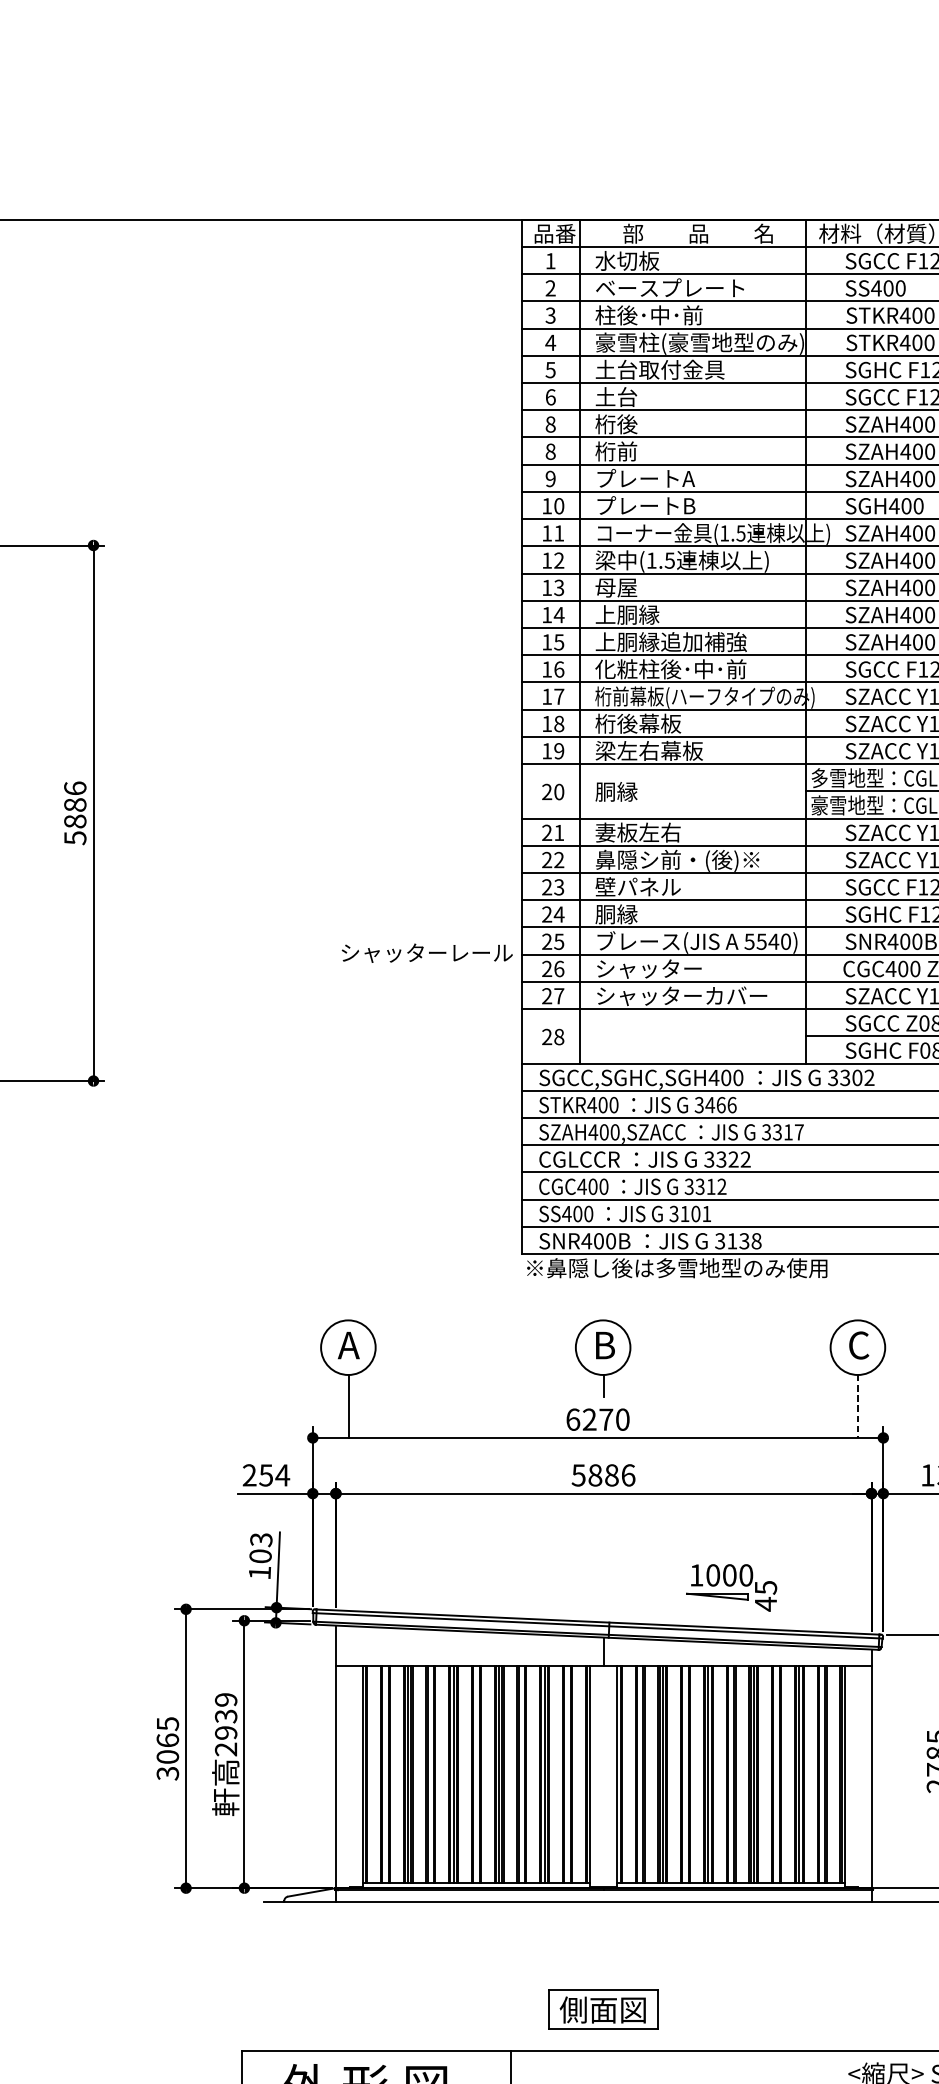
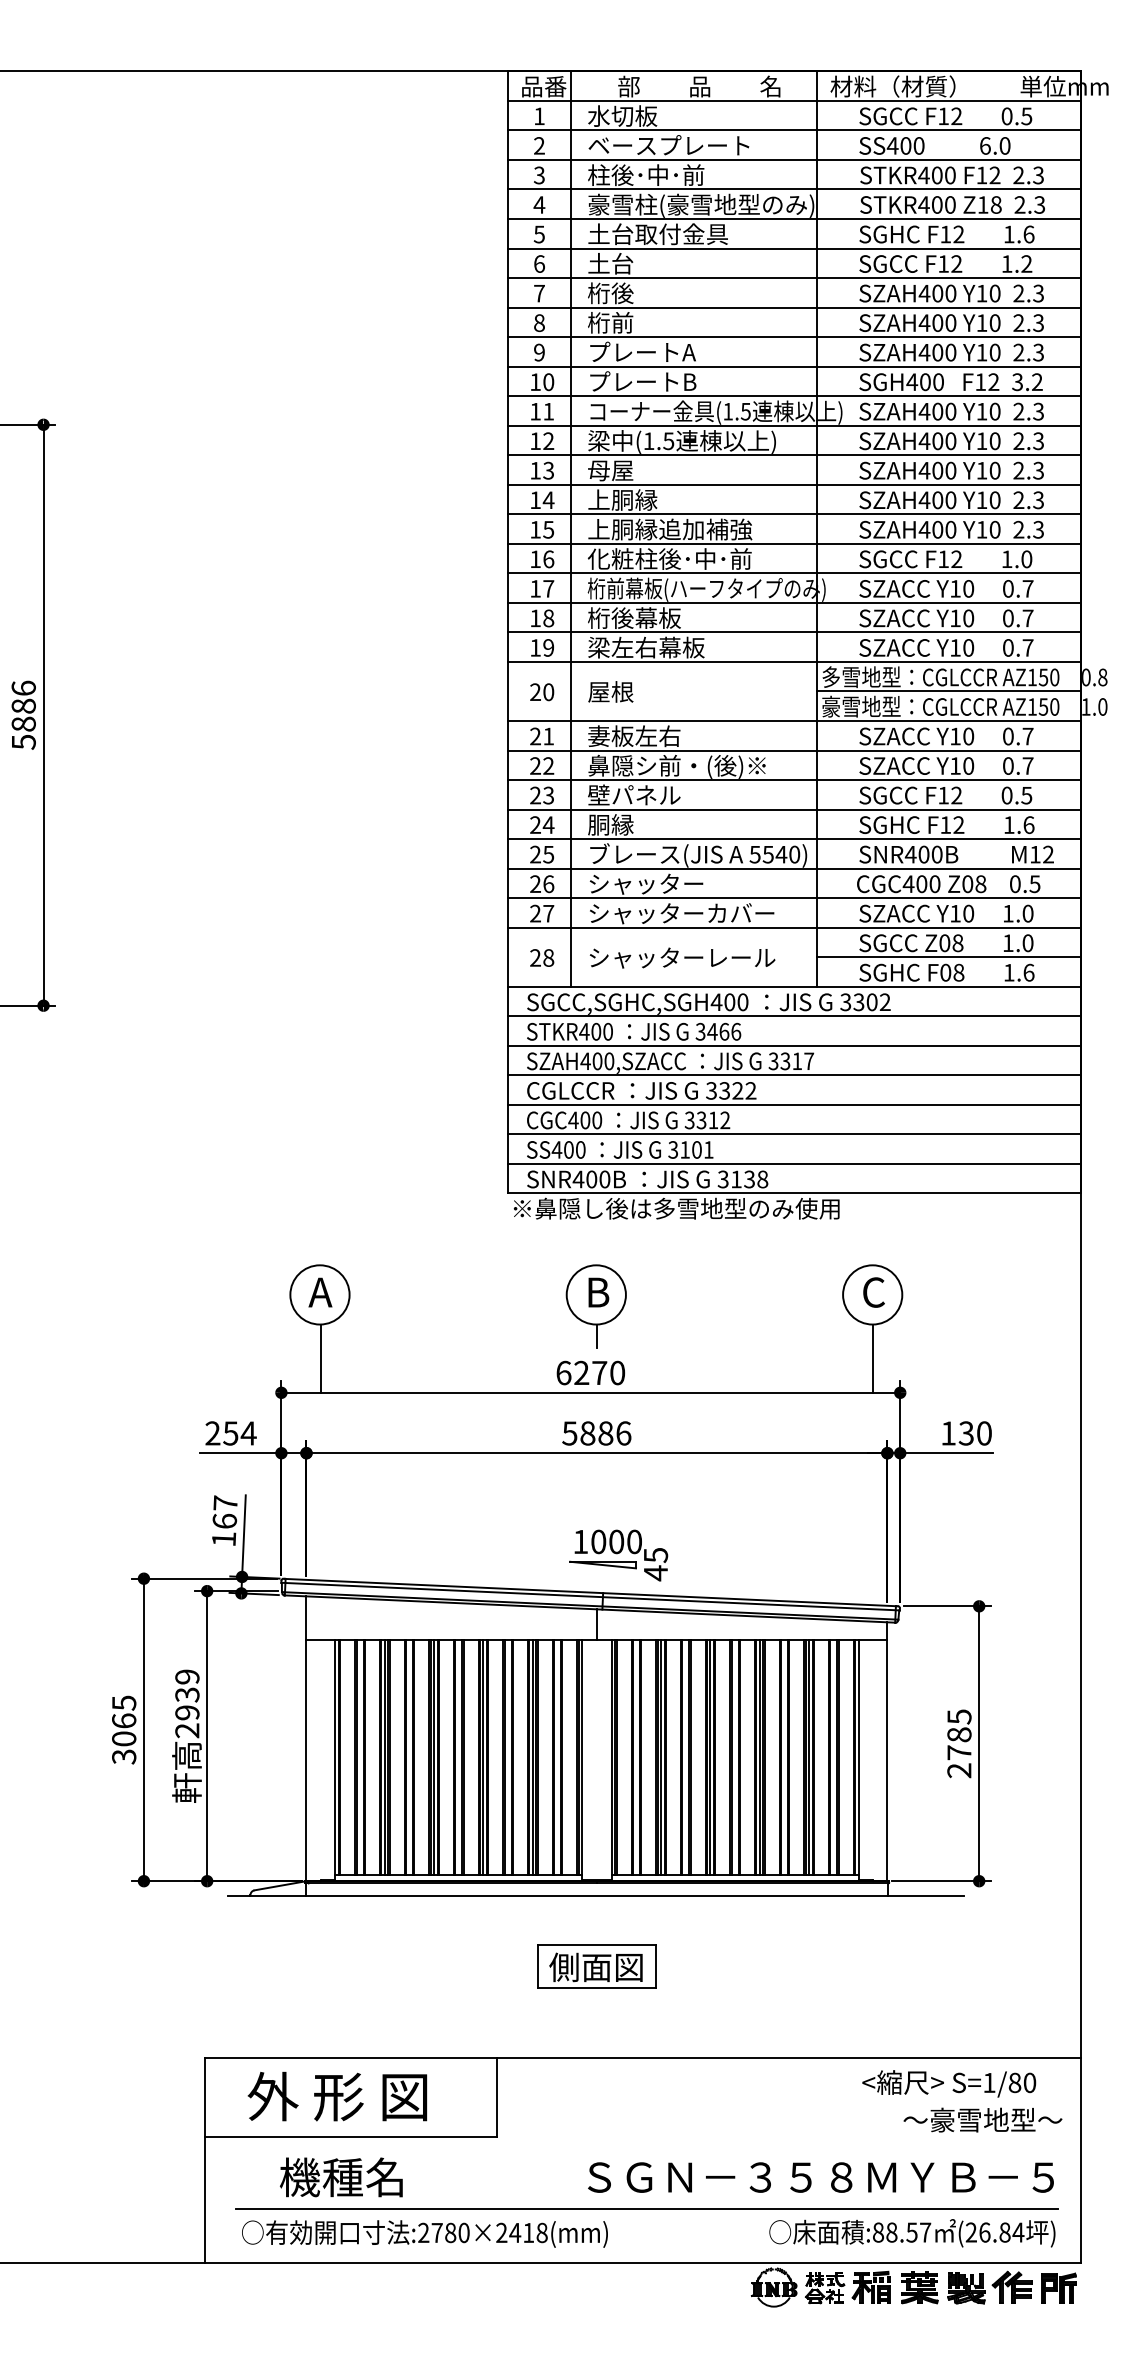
text: (550, 424) -> (539, 293), 8 -> 7
text: (616, 791) -> (610, 691), 胴縁 -> 屋根
text: (427, 952) -> (682, 957), moved
line: (858, 1407) -> (873, 1359), dashed -> solid
text: (260, 1547) -> (224, 1511), 103 -> 167
part: (731, 1587) -> (618, 1555), moved
part: (603, 2009) -> (596, 1966), moved

